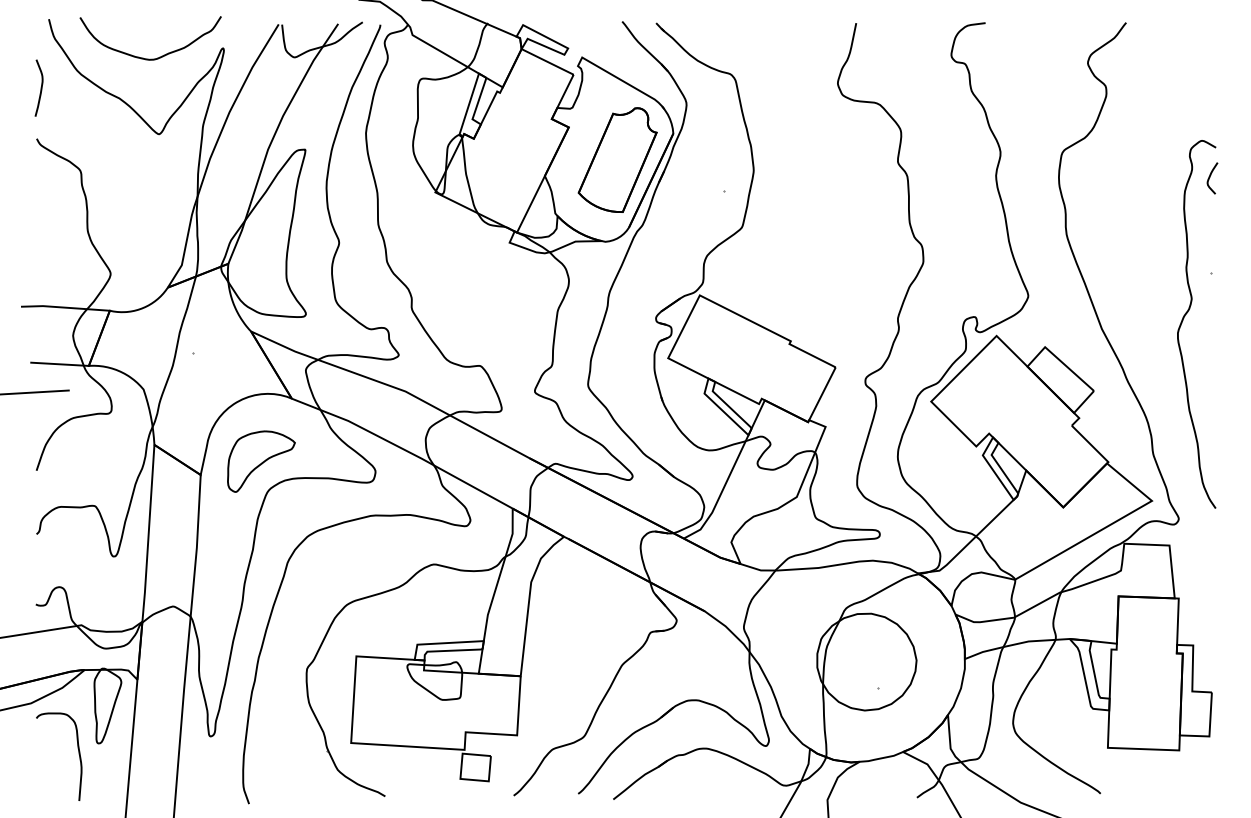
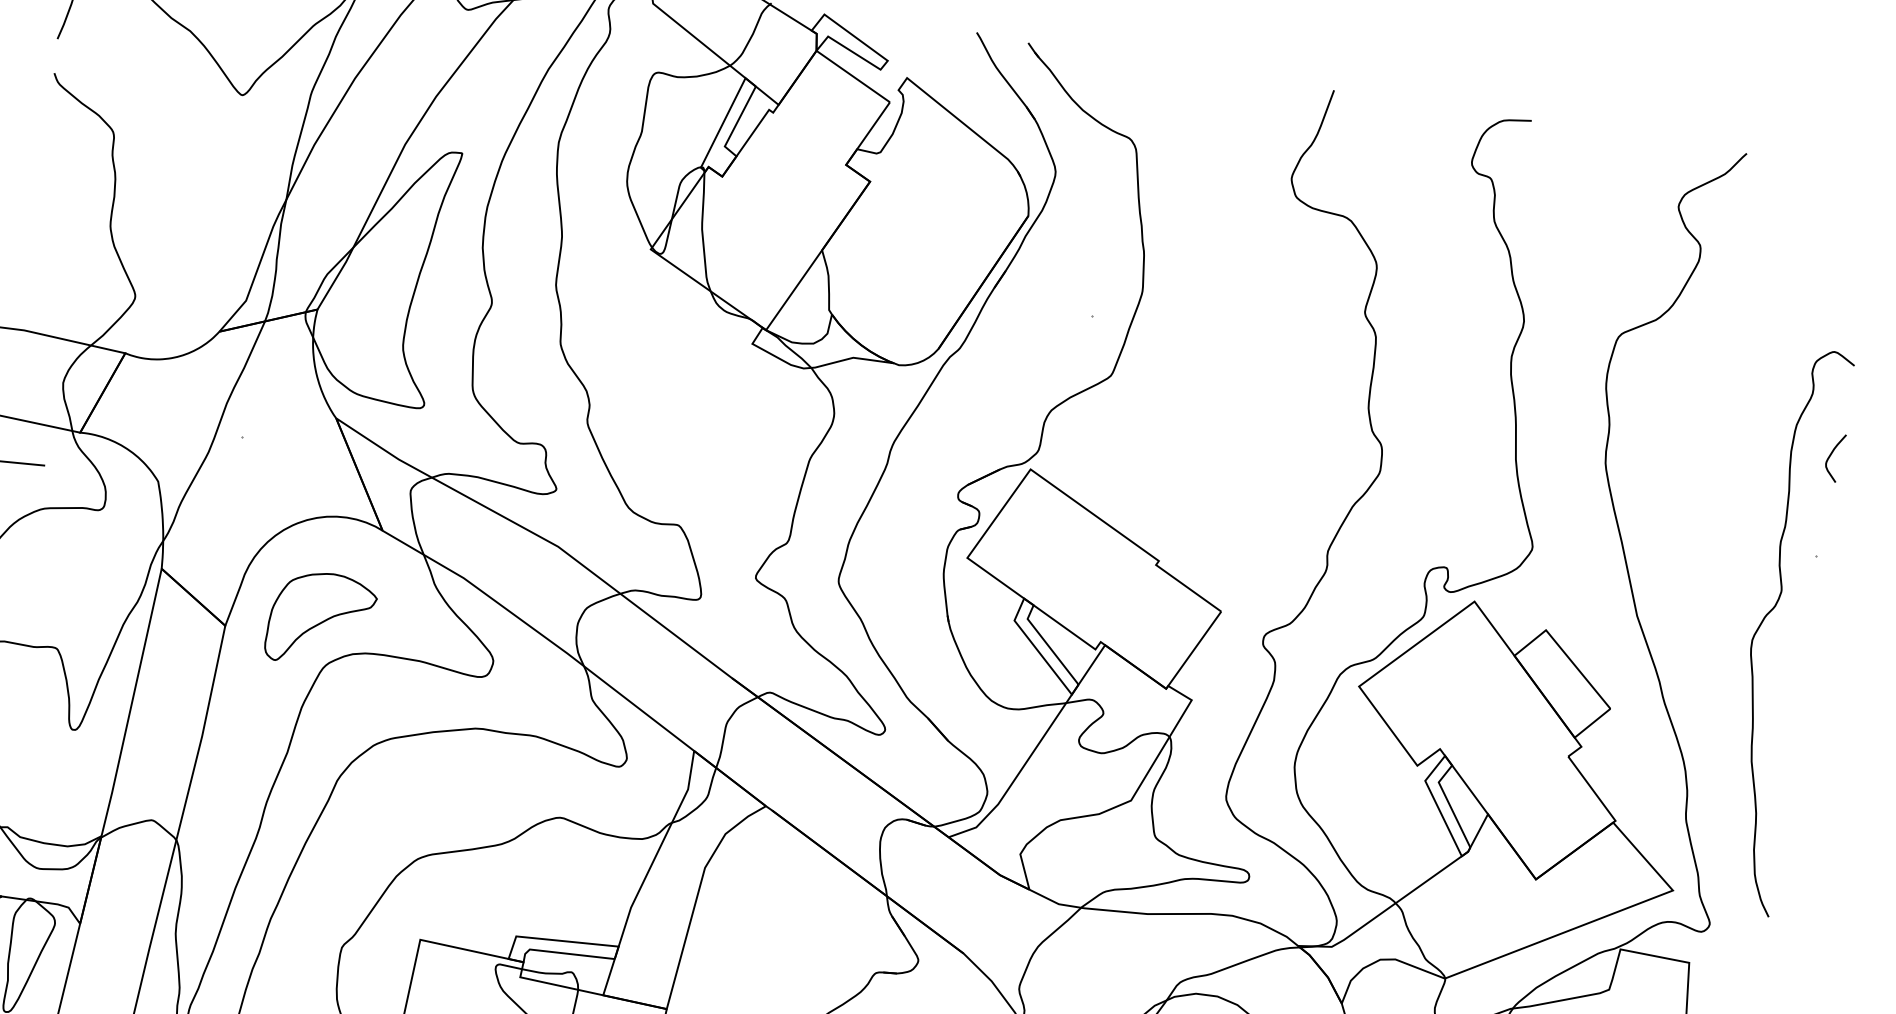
part: (617, 159) -> (936, 242), removed
curve: (1210, 177) -> (1831, 455), moved

